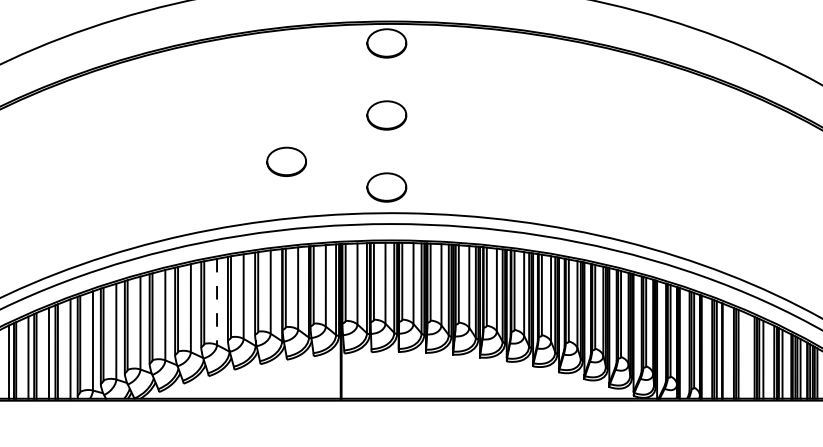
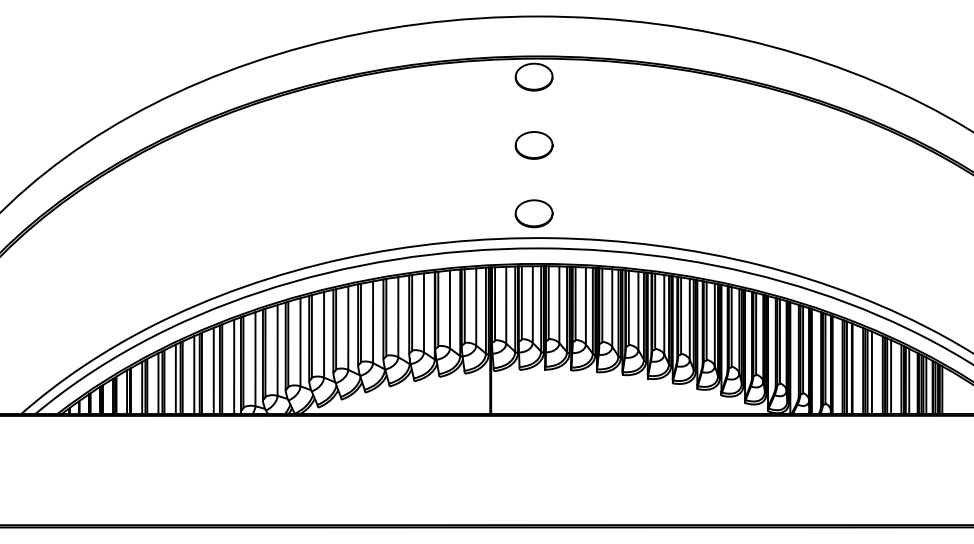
part: (286, 161) -> (438, 189), removed
line: (217, 302) -> (373, 322), dashed -> solid
line: (742, 354) -> (871, 372), added

